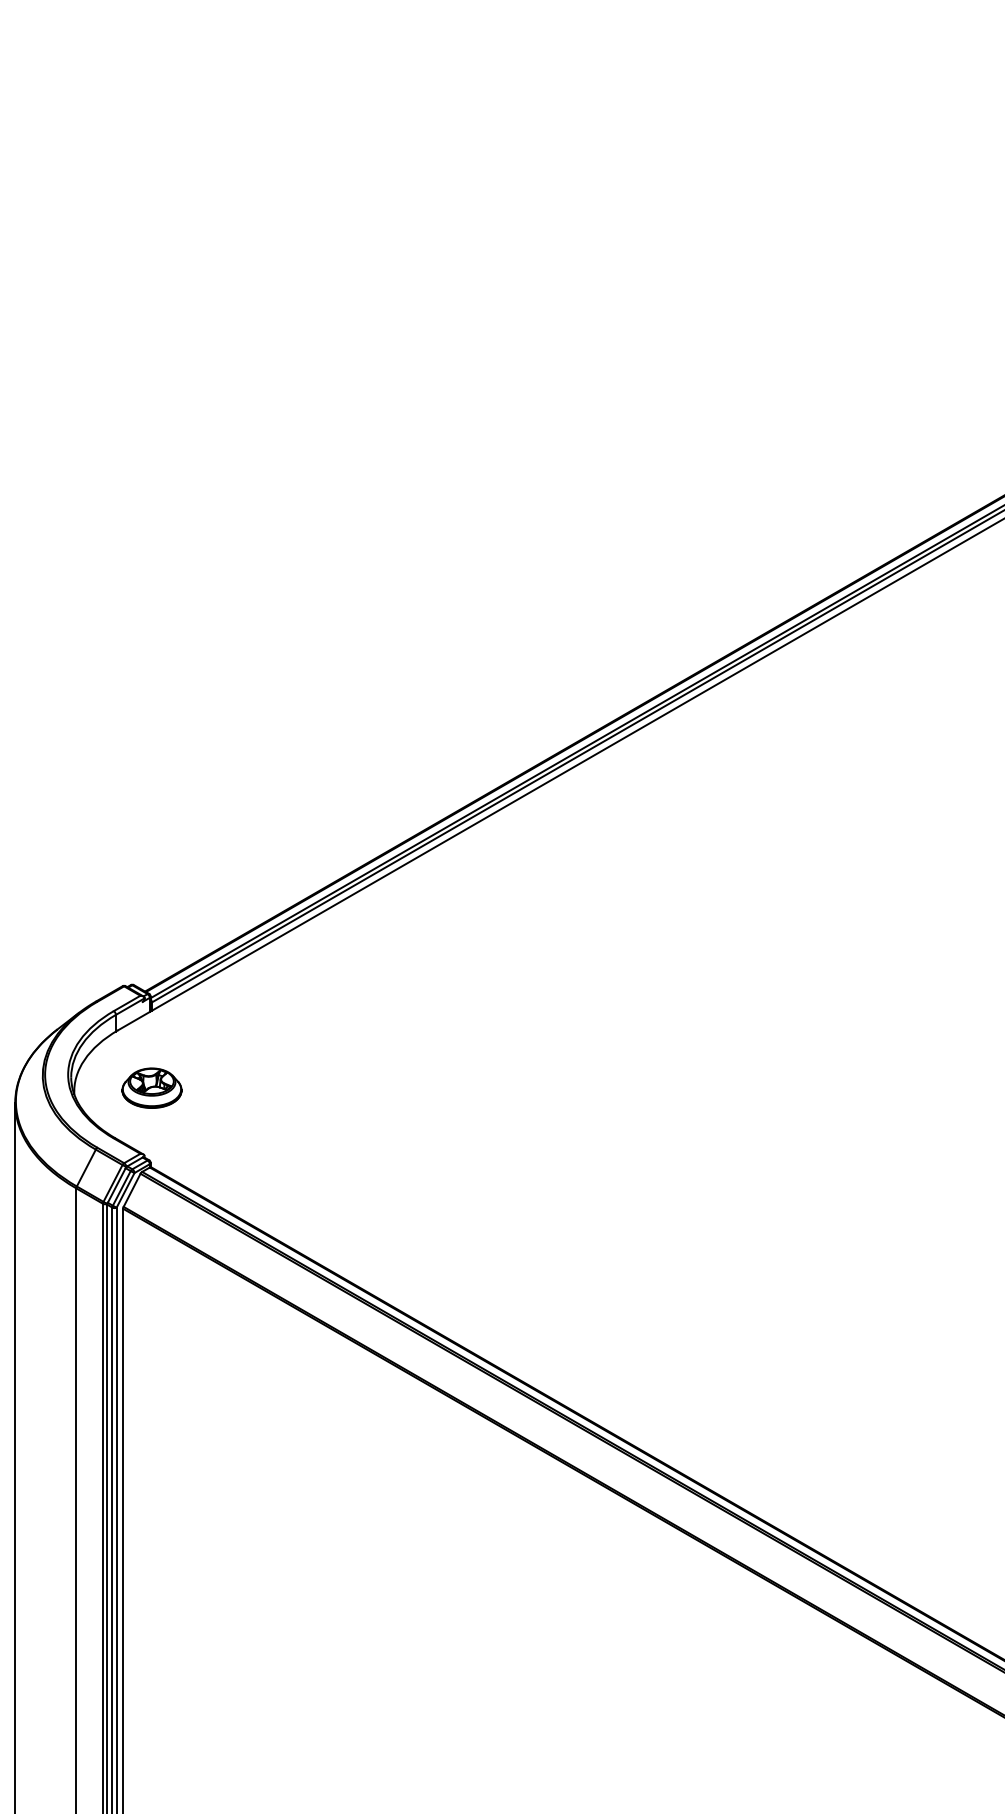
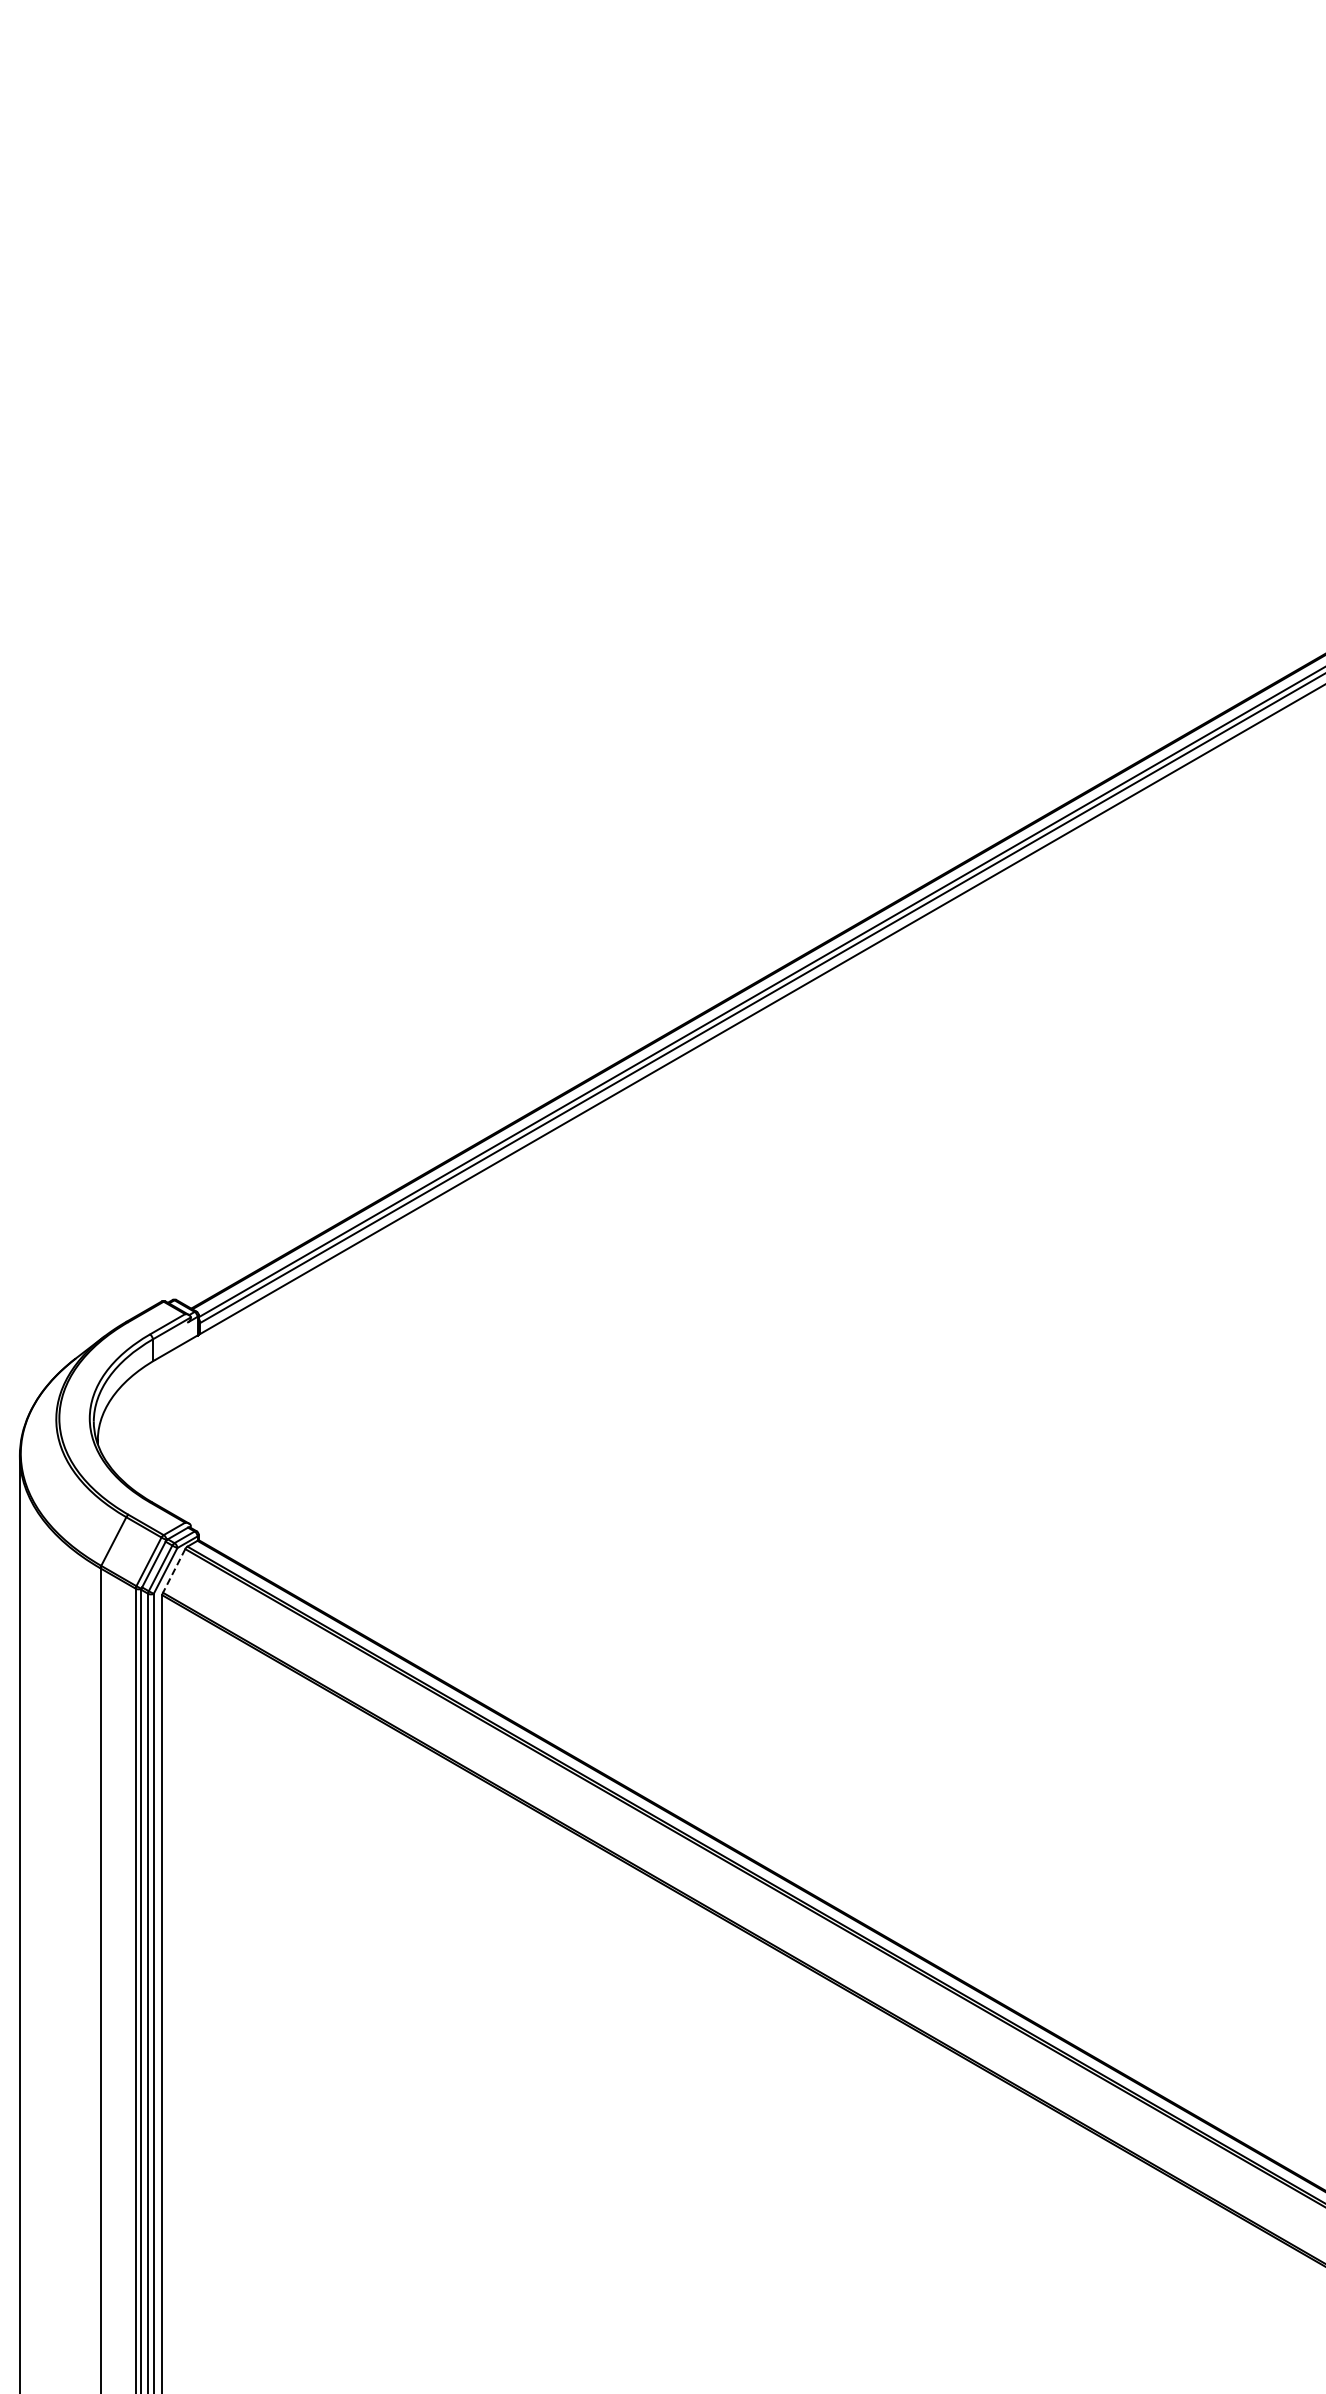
part: (152, 1088) -> (200, 1436), removed
line: (132, 1190) -> (174, 1570), solid -> dashed

